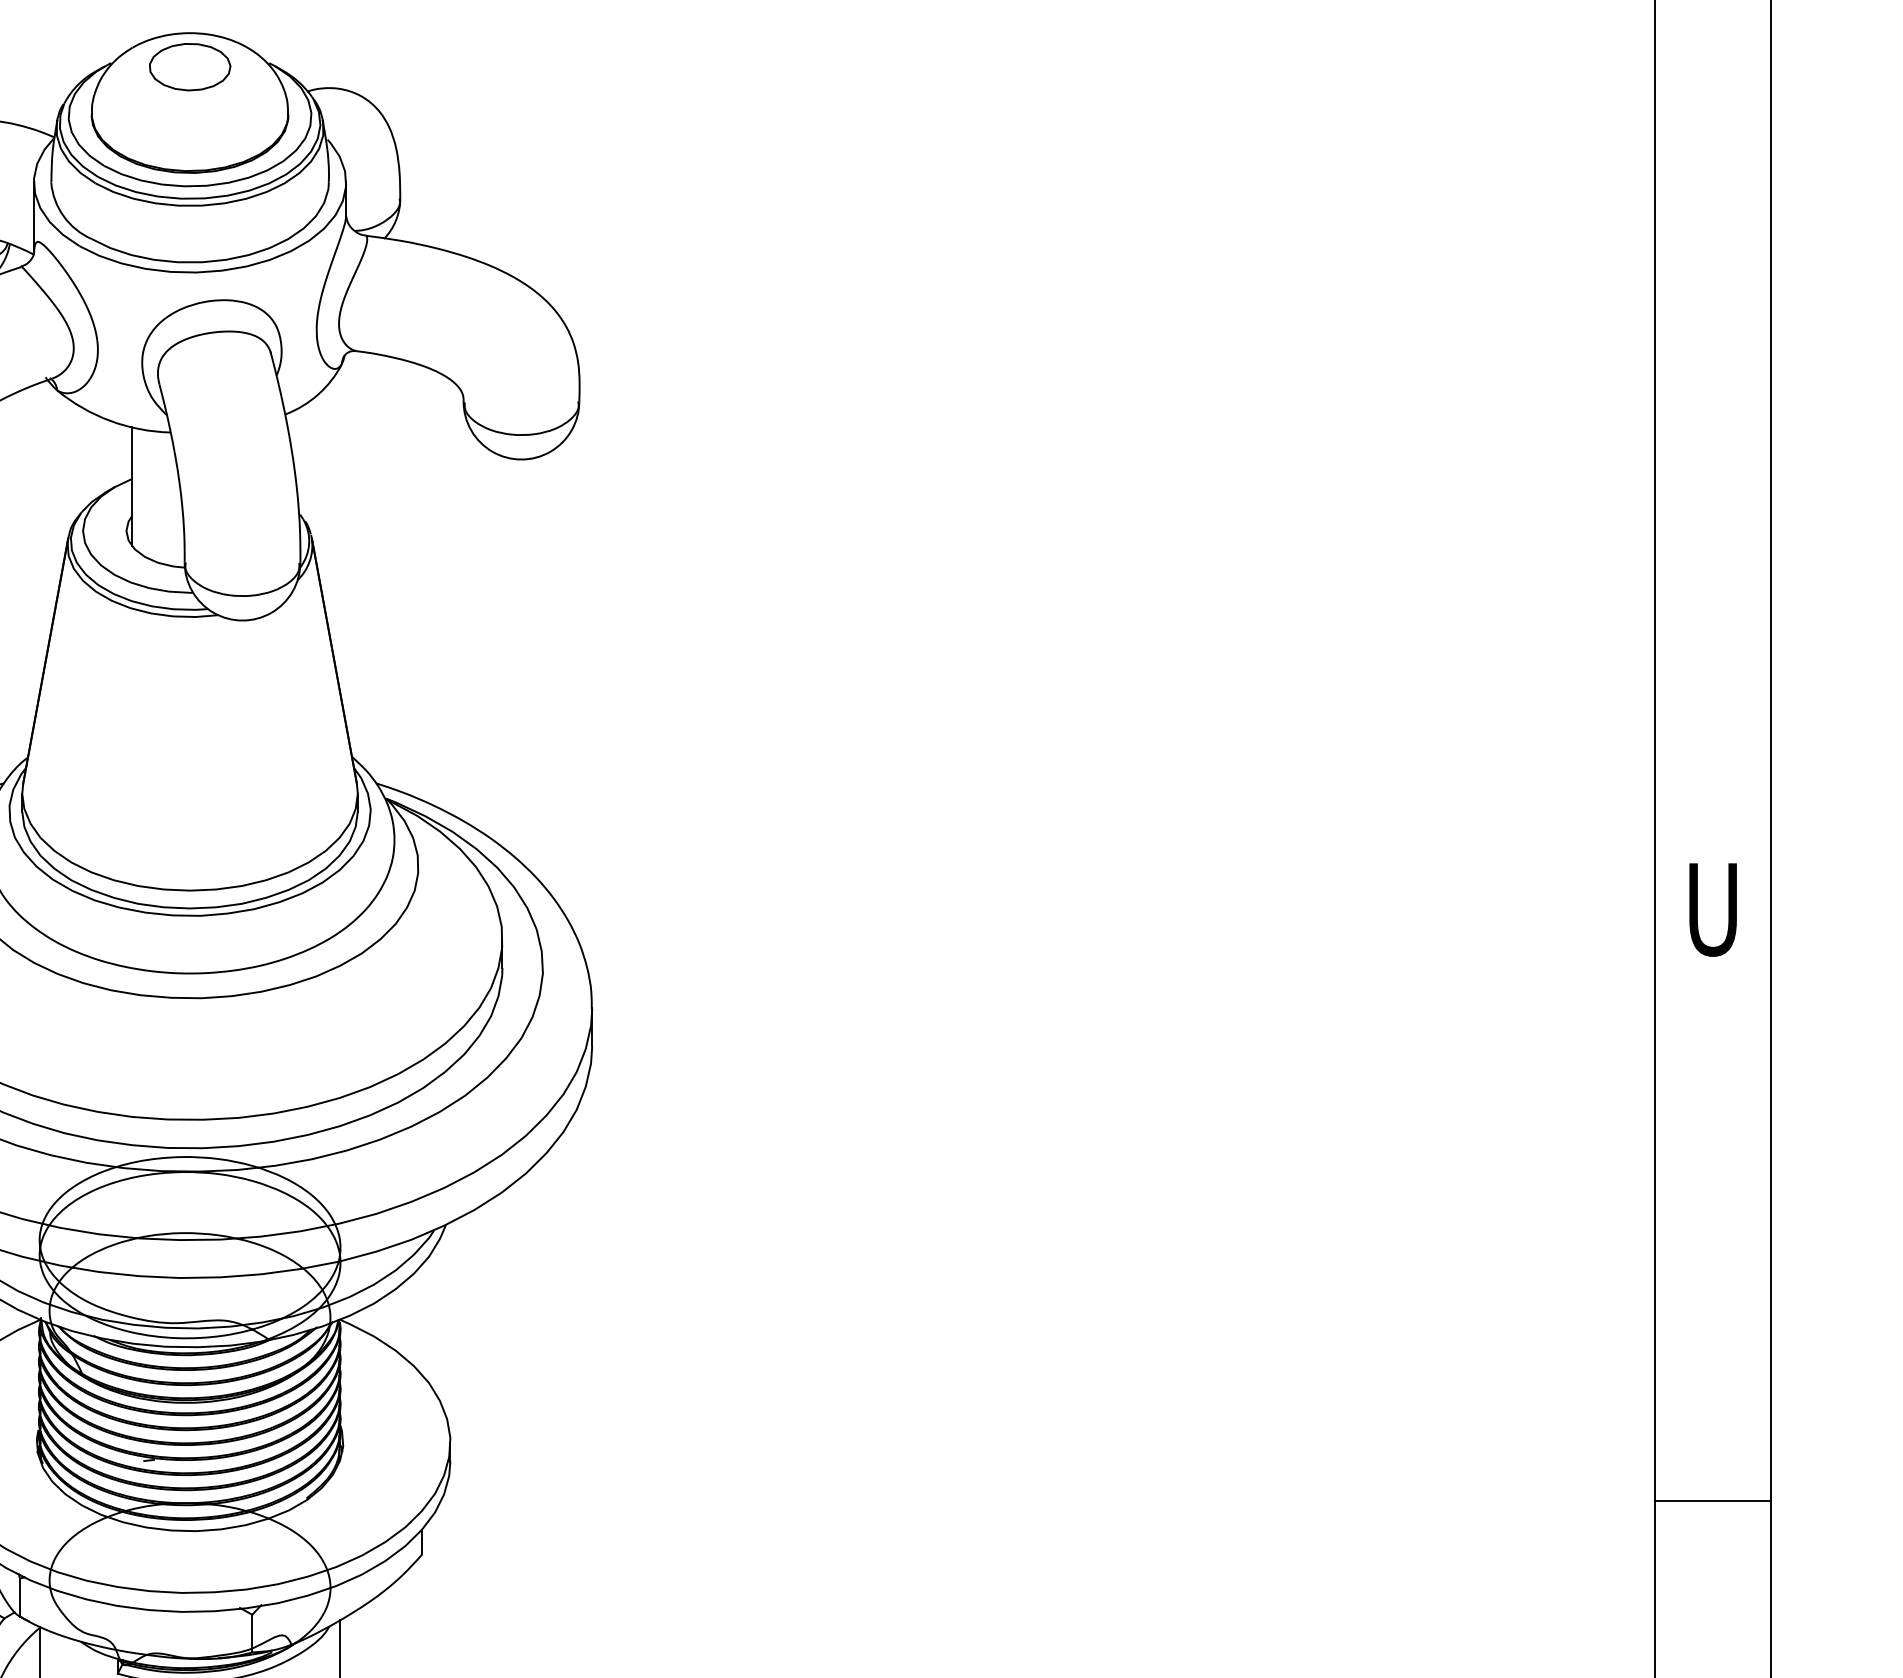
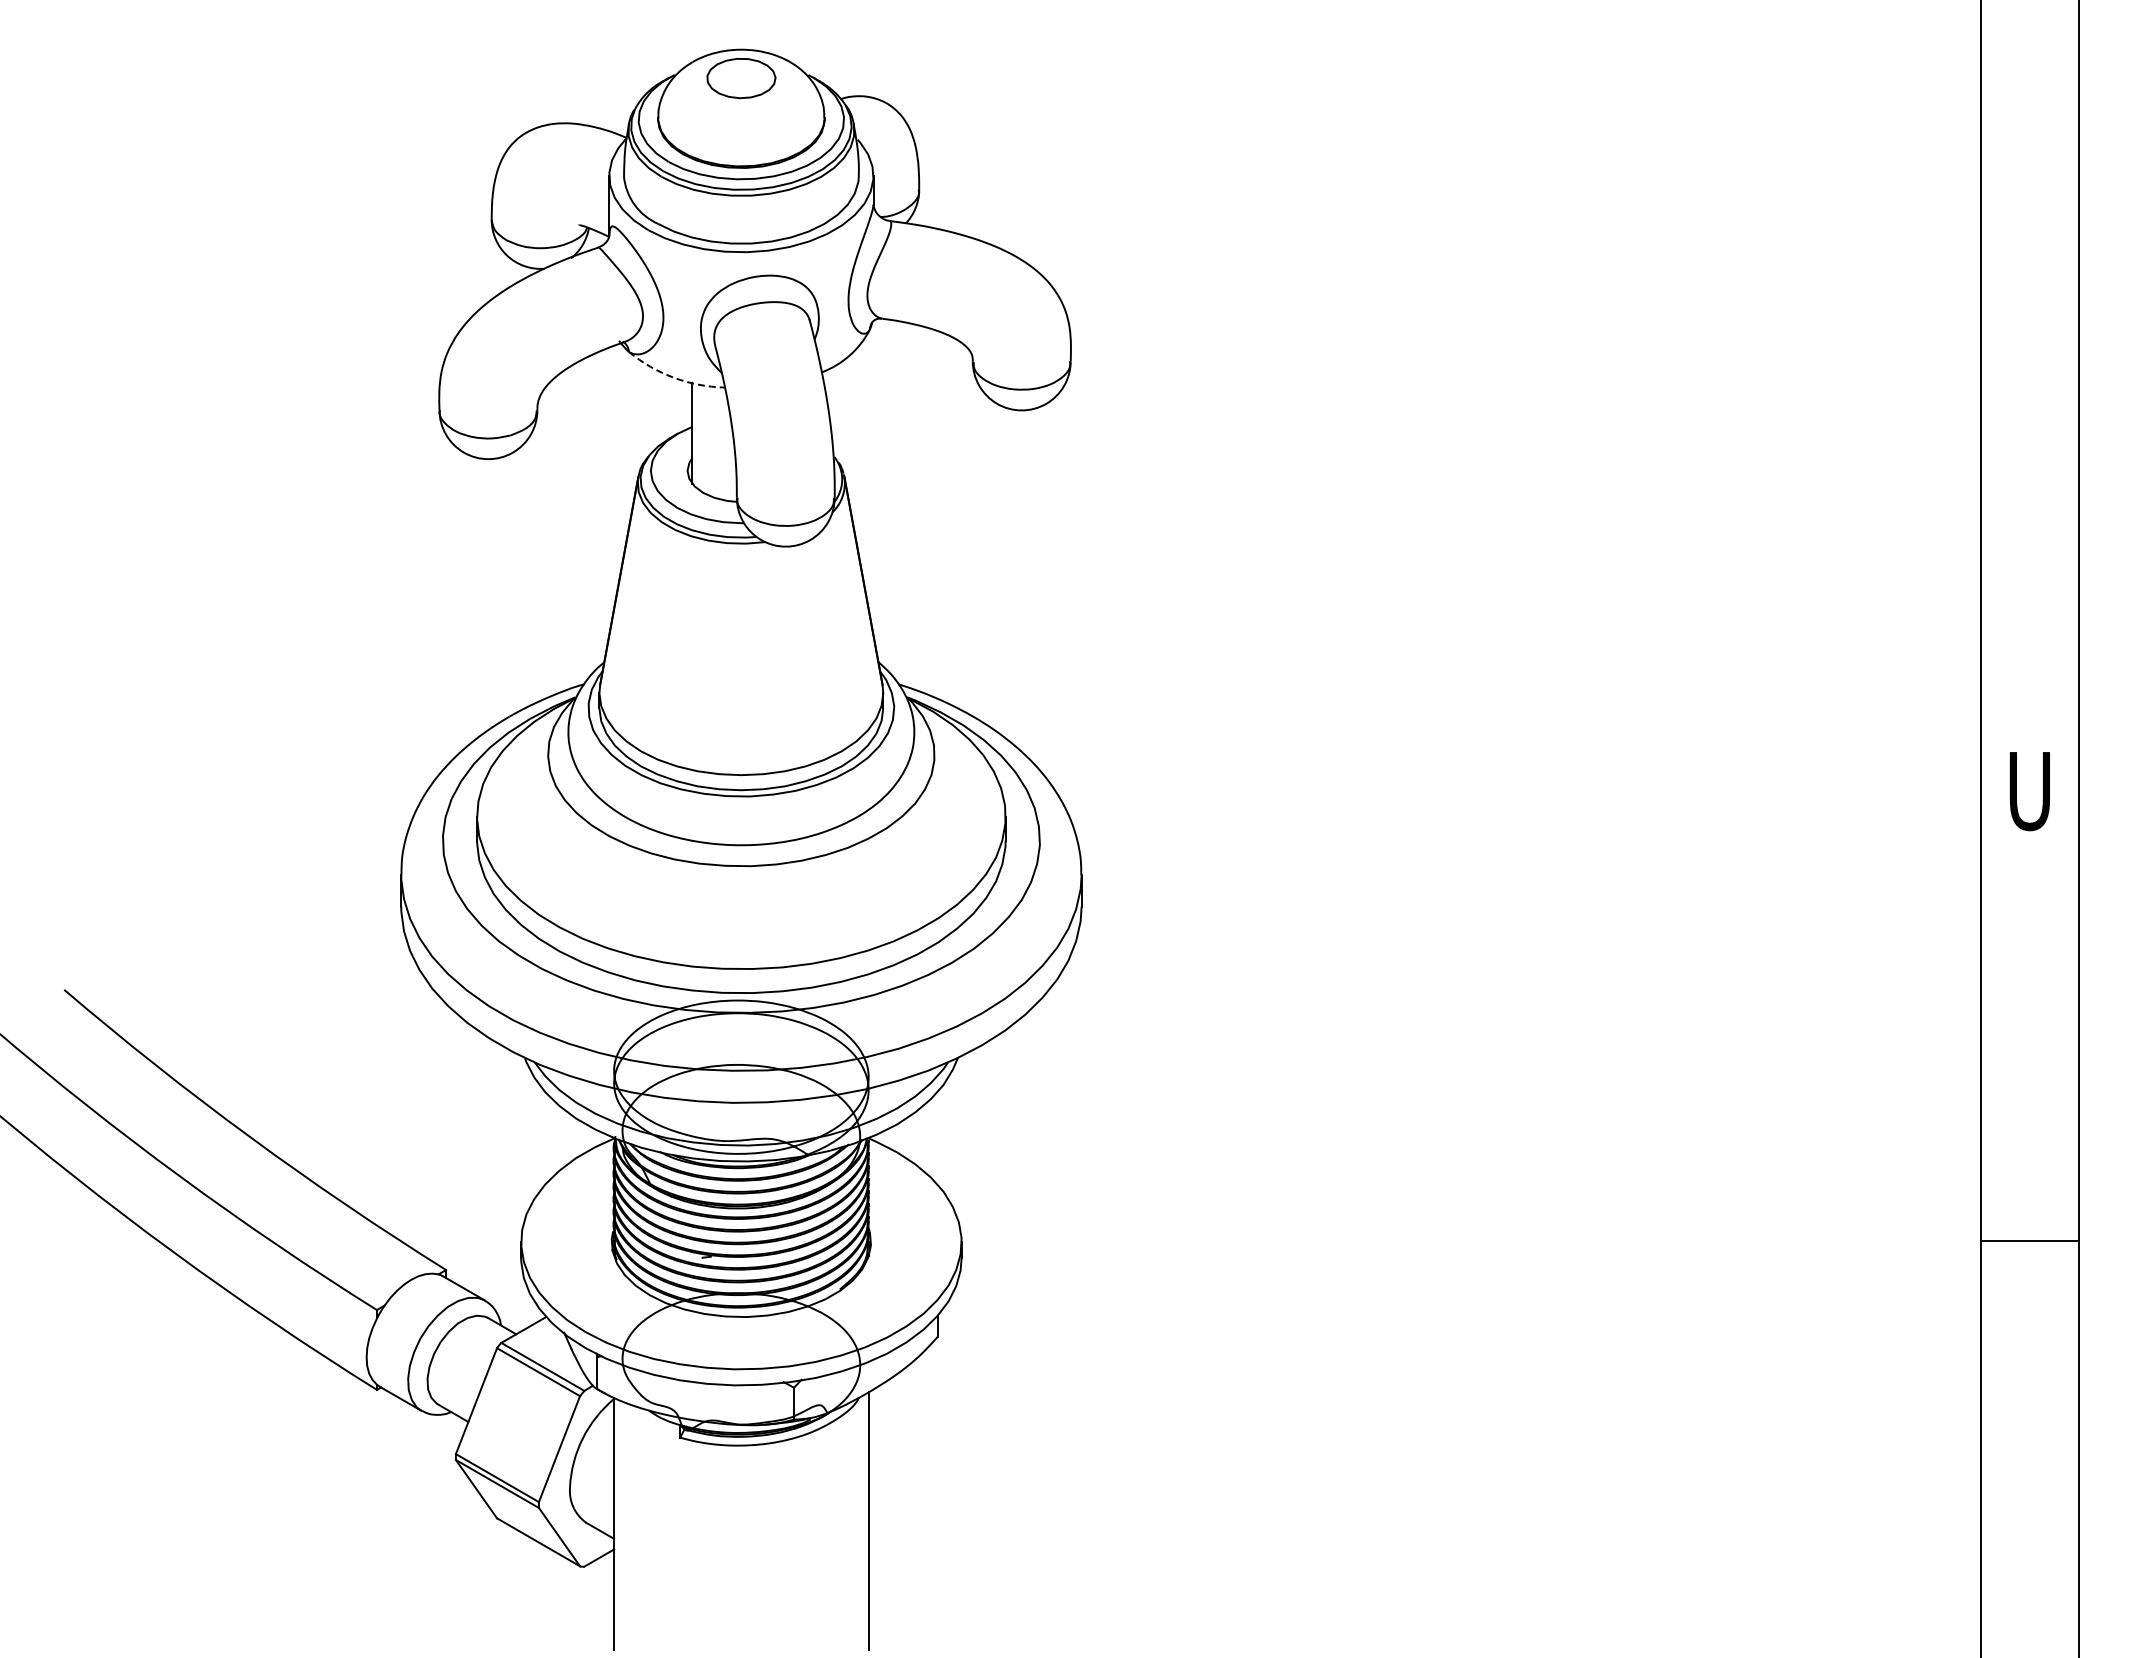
arc: (109, 420) -> (673, 377), solid -> dashed
line: (1712, 1500) -> (2029, 1240), moved

